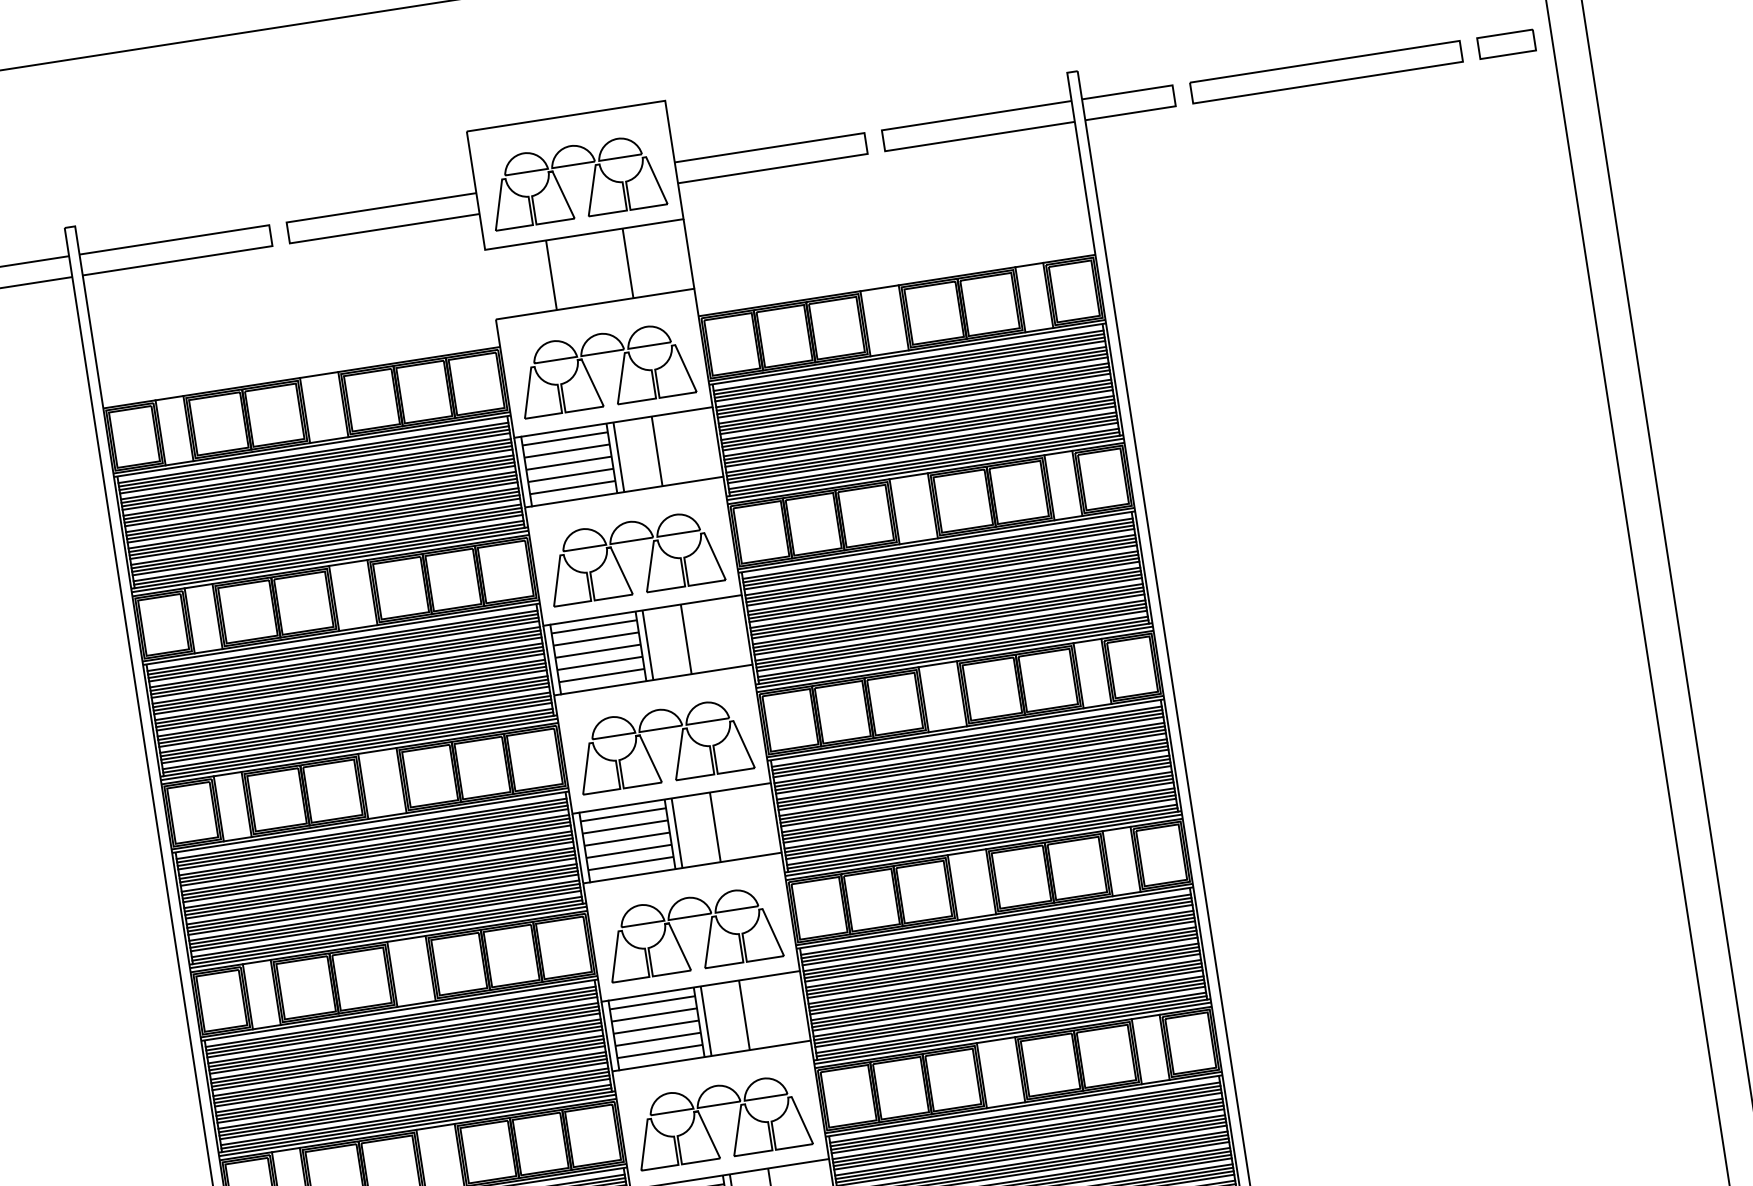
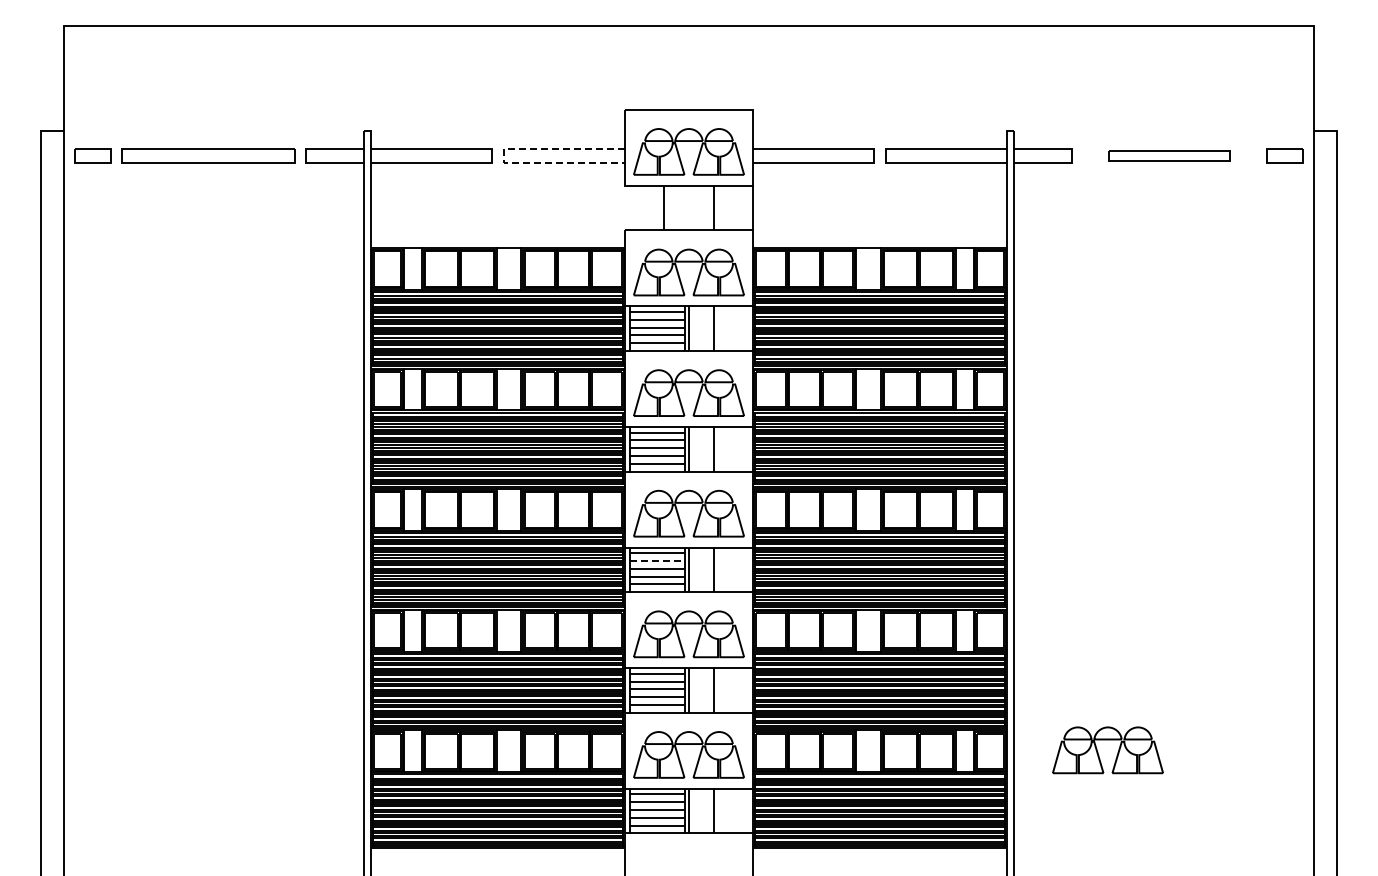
part: (1326, 71) -> (1169, 155), size x0.7
line: (288, 233) -> (503, 156), solid -> dashed
line: (625, 826) -> (657, 560), solid -> dashed
part: (1359, 1019) -> (1098, 752), added

